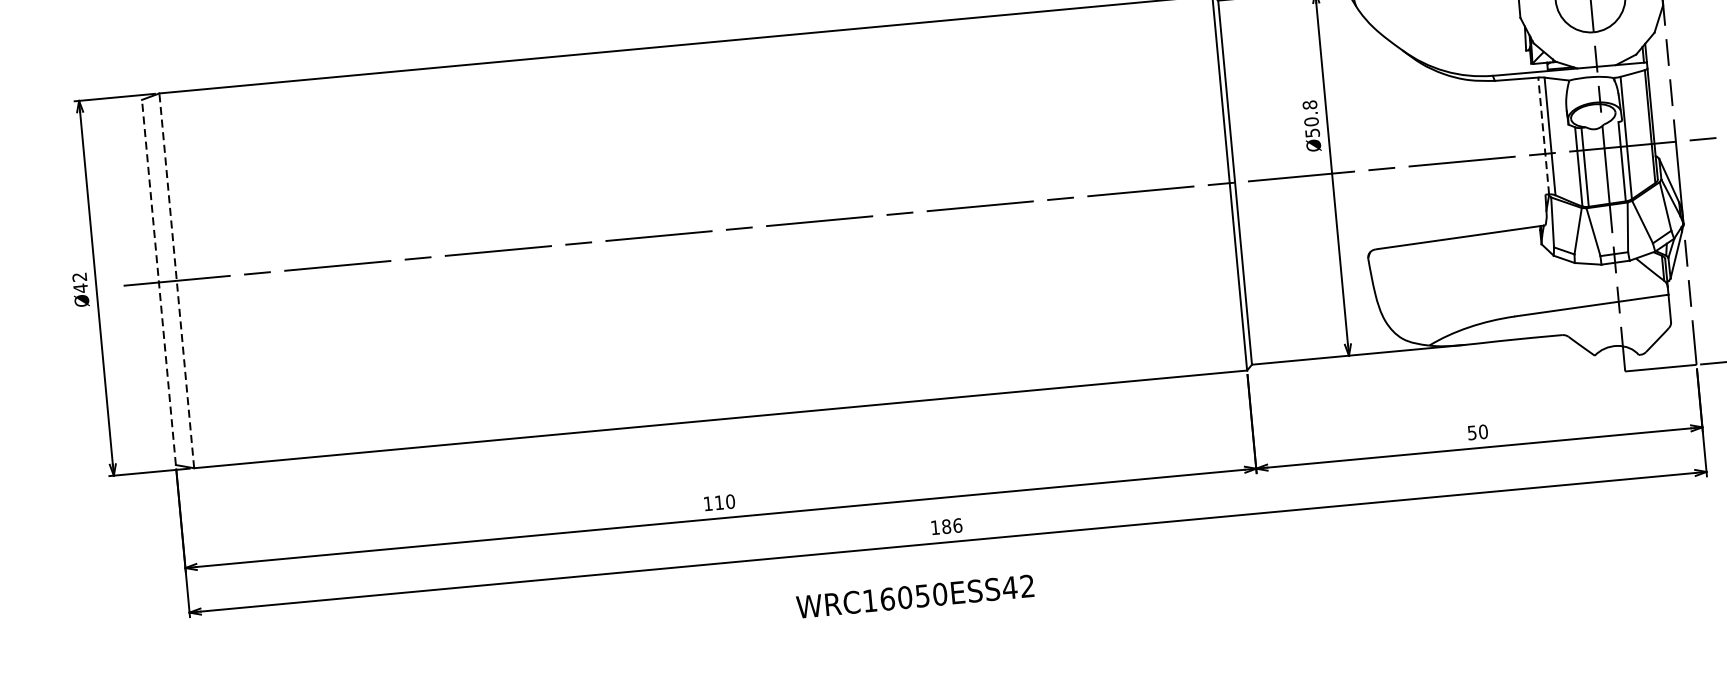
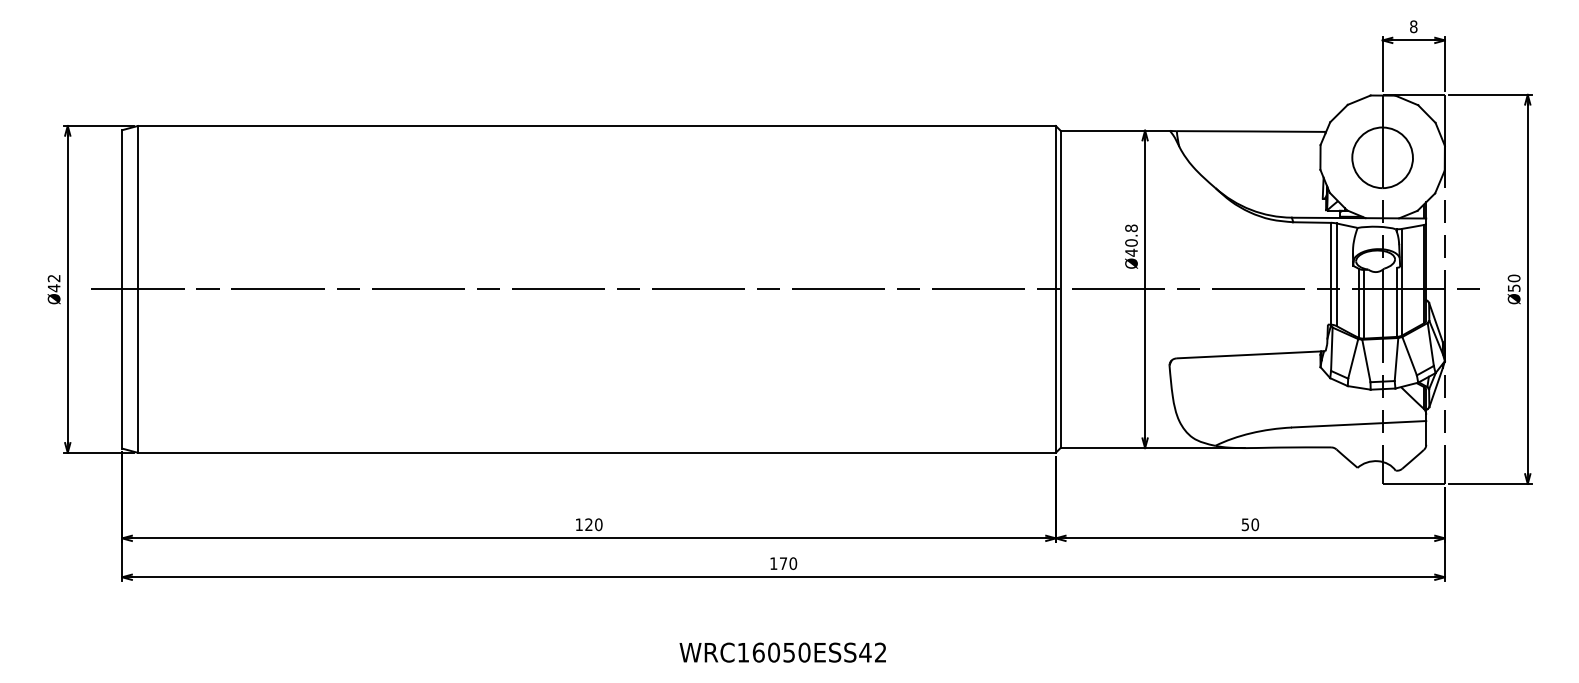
text: (1312, 132) -> (1131, 252), Ø50.8 -> Ø40.8
line: (1544, 135) -> (1331, 273), dashed -> solid
line: (176, 279) -> (137, 288), dashed -> solid
line: (159, 281) -> (122, 288), dashed -> solid
text: (718, 502) -> (588, 524), 110 -> 120
text: (952, 525) -> (788, 563), 186 -> 170
text: (914, 596) -> (782, 652), moved

